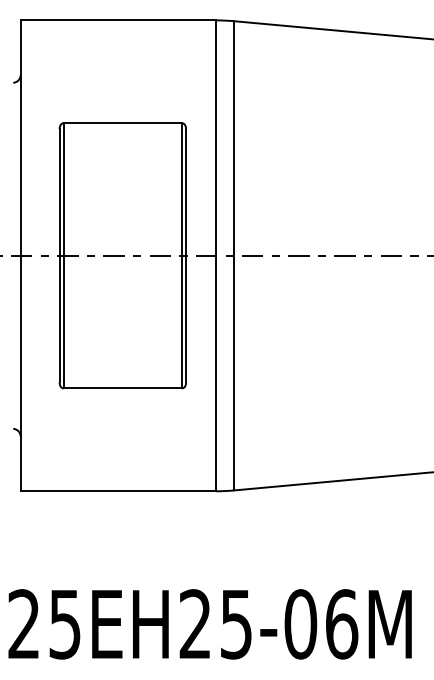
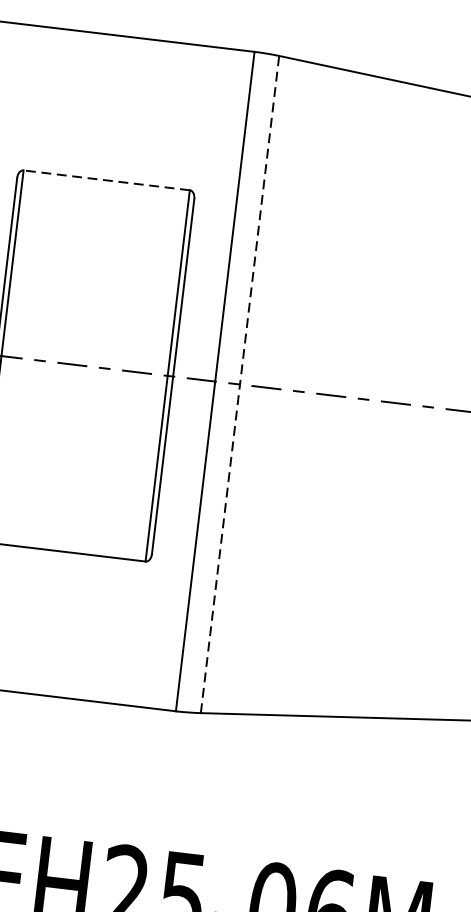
line: (122, 123) -> (106, 180), solid -> dashed
line: (233, 255) -> (239, 384), solid -> dashed

